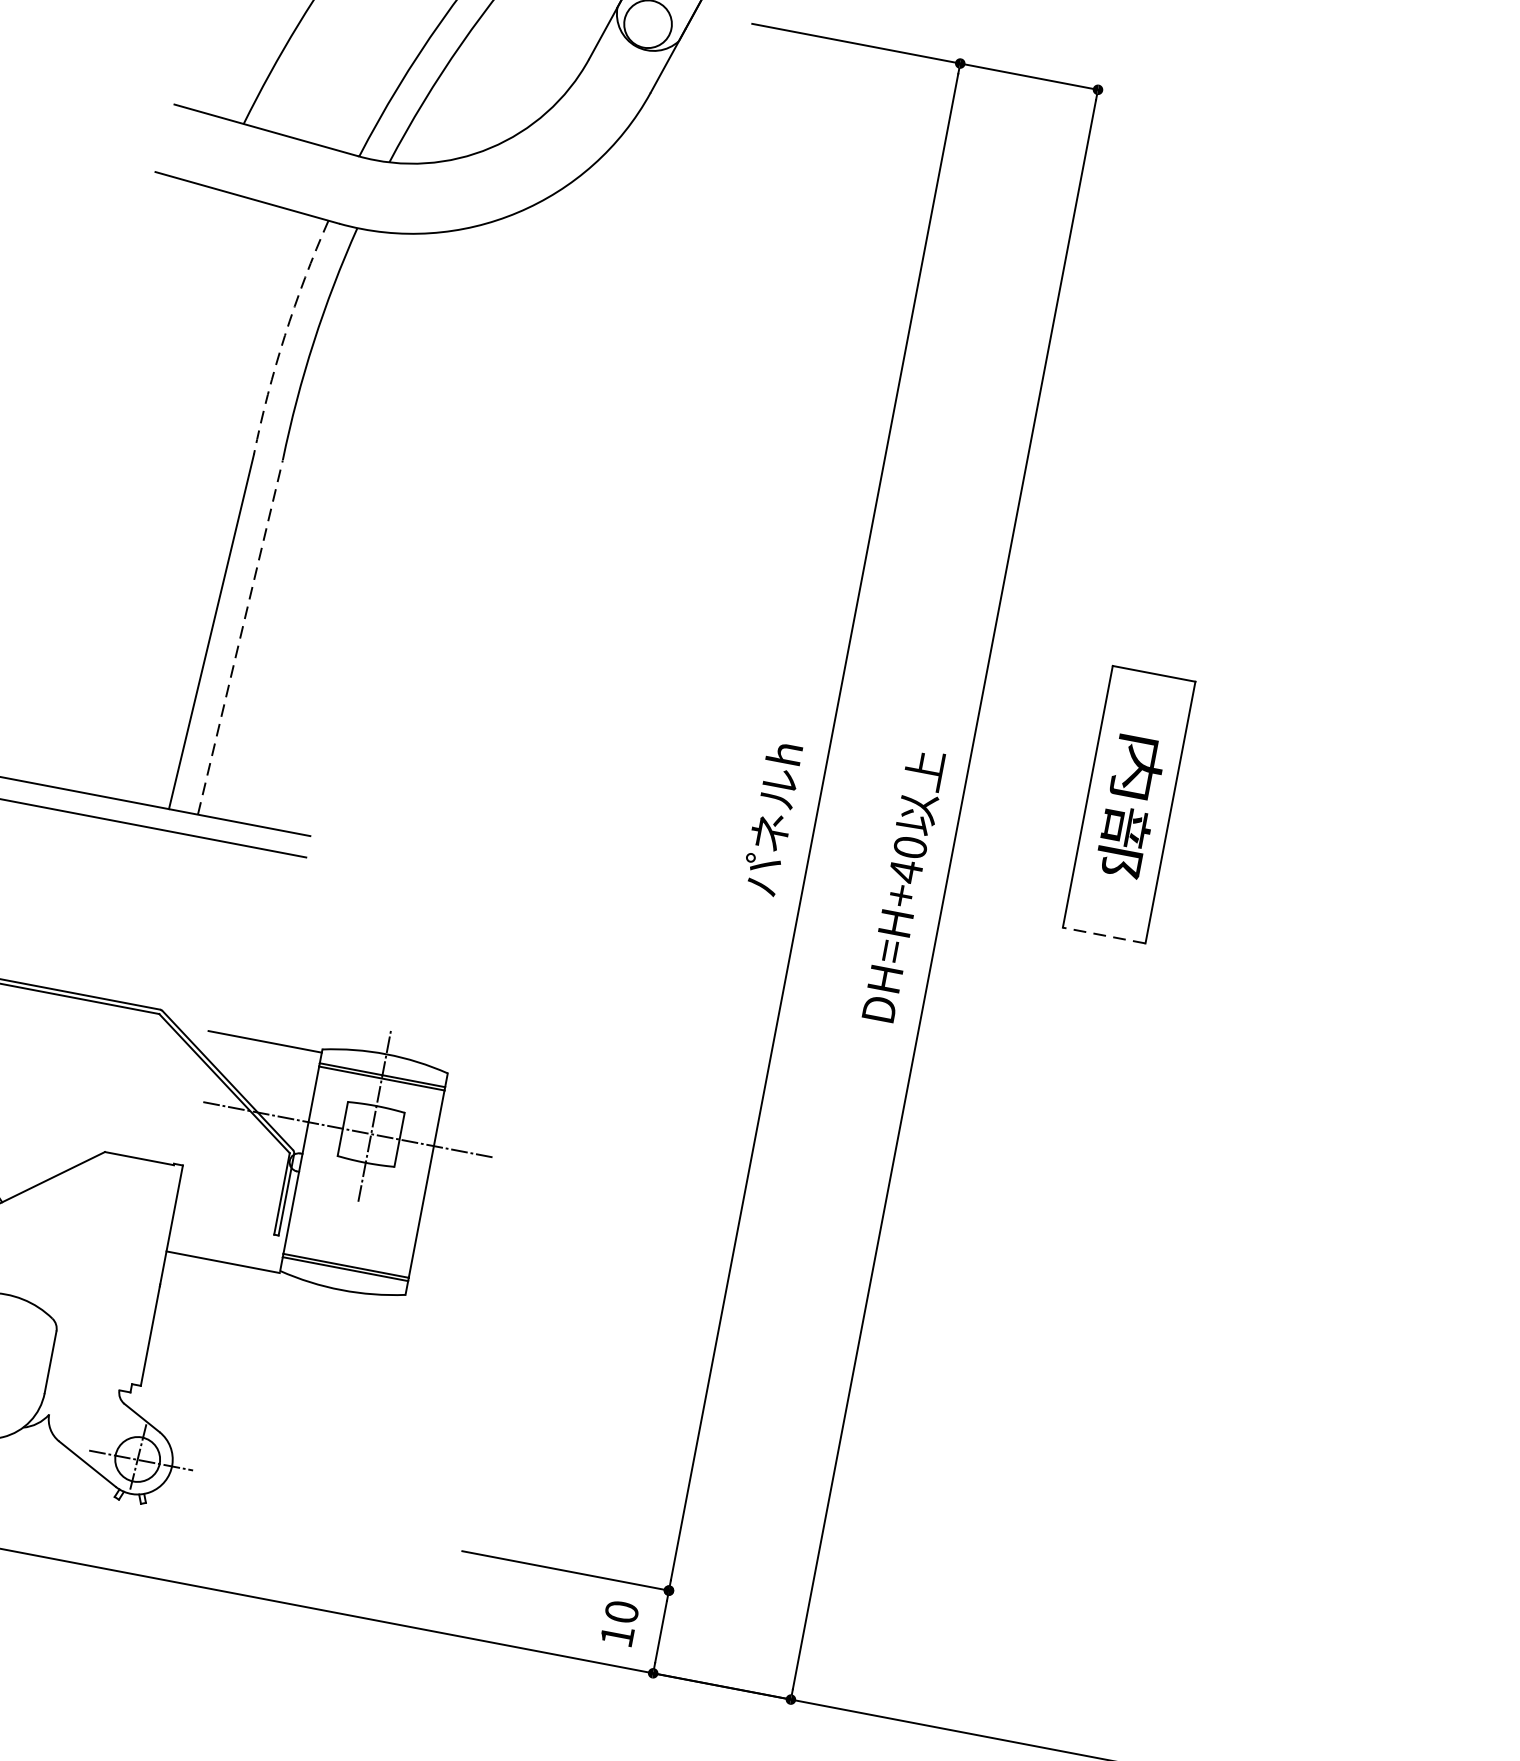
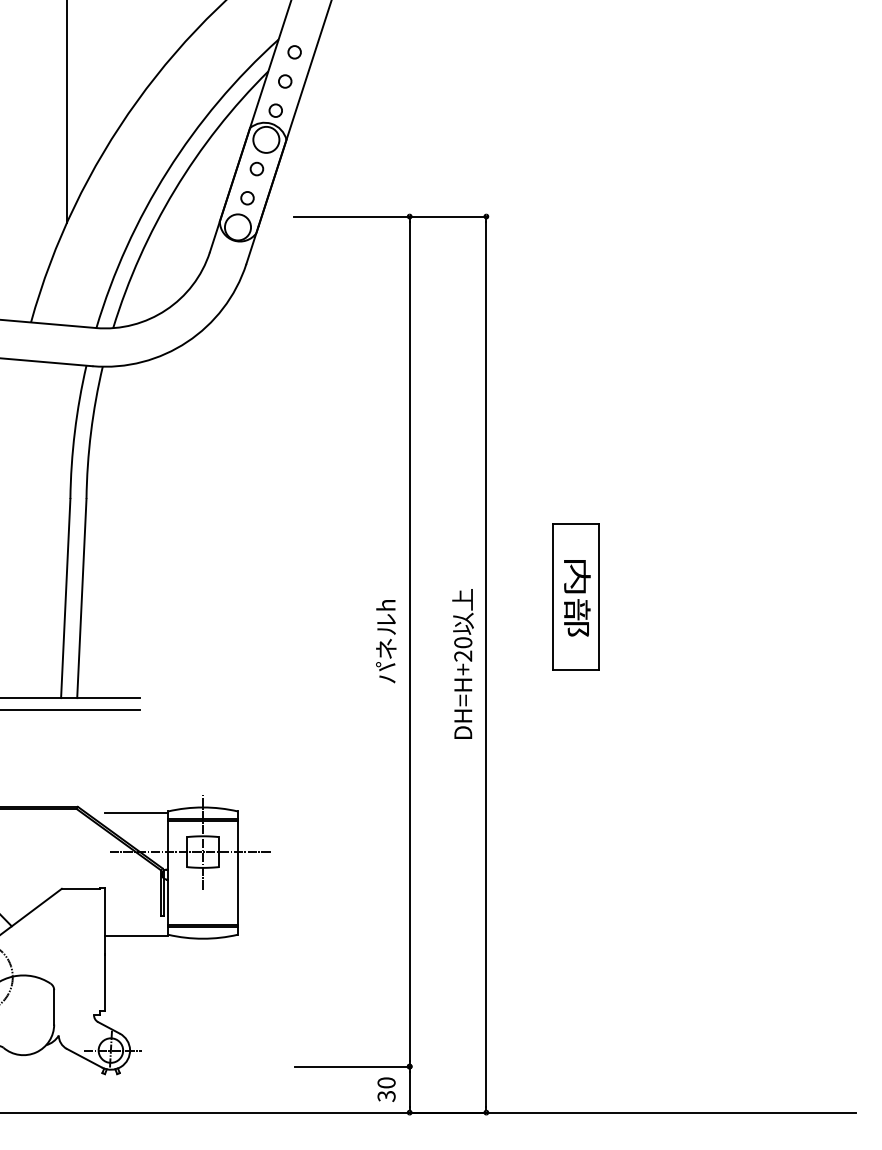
arc: (284, 334) -> (74, 431), dashed -> solid
line: (239, 637) -> (81, 598), dashed -> solid
text: (906, 872) -> (463, 656), DH=H+40 -> DH=H+20
line: (1102, 935) -> (575, 670), dashed -> solid
text: (617, 1636) -> (386, 1096), 10 -> 30

